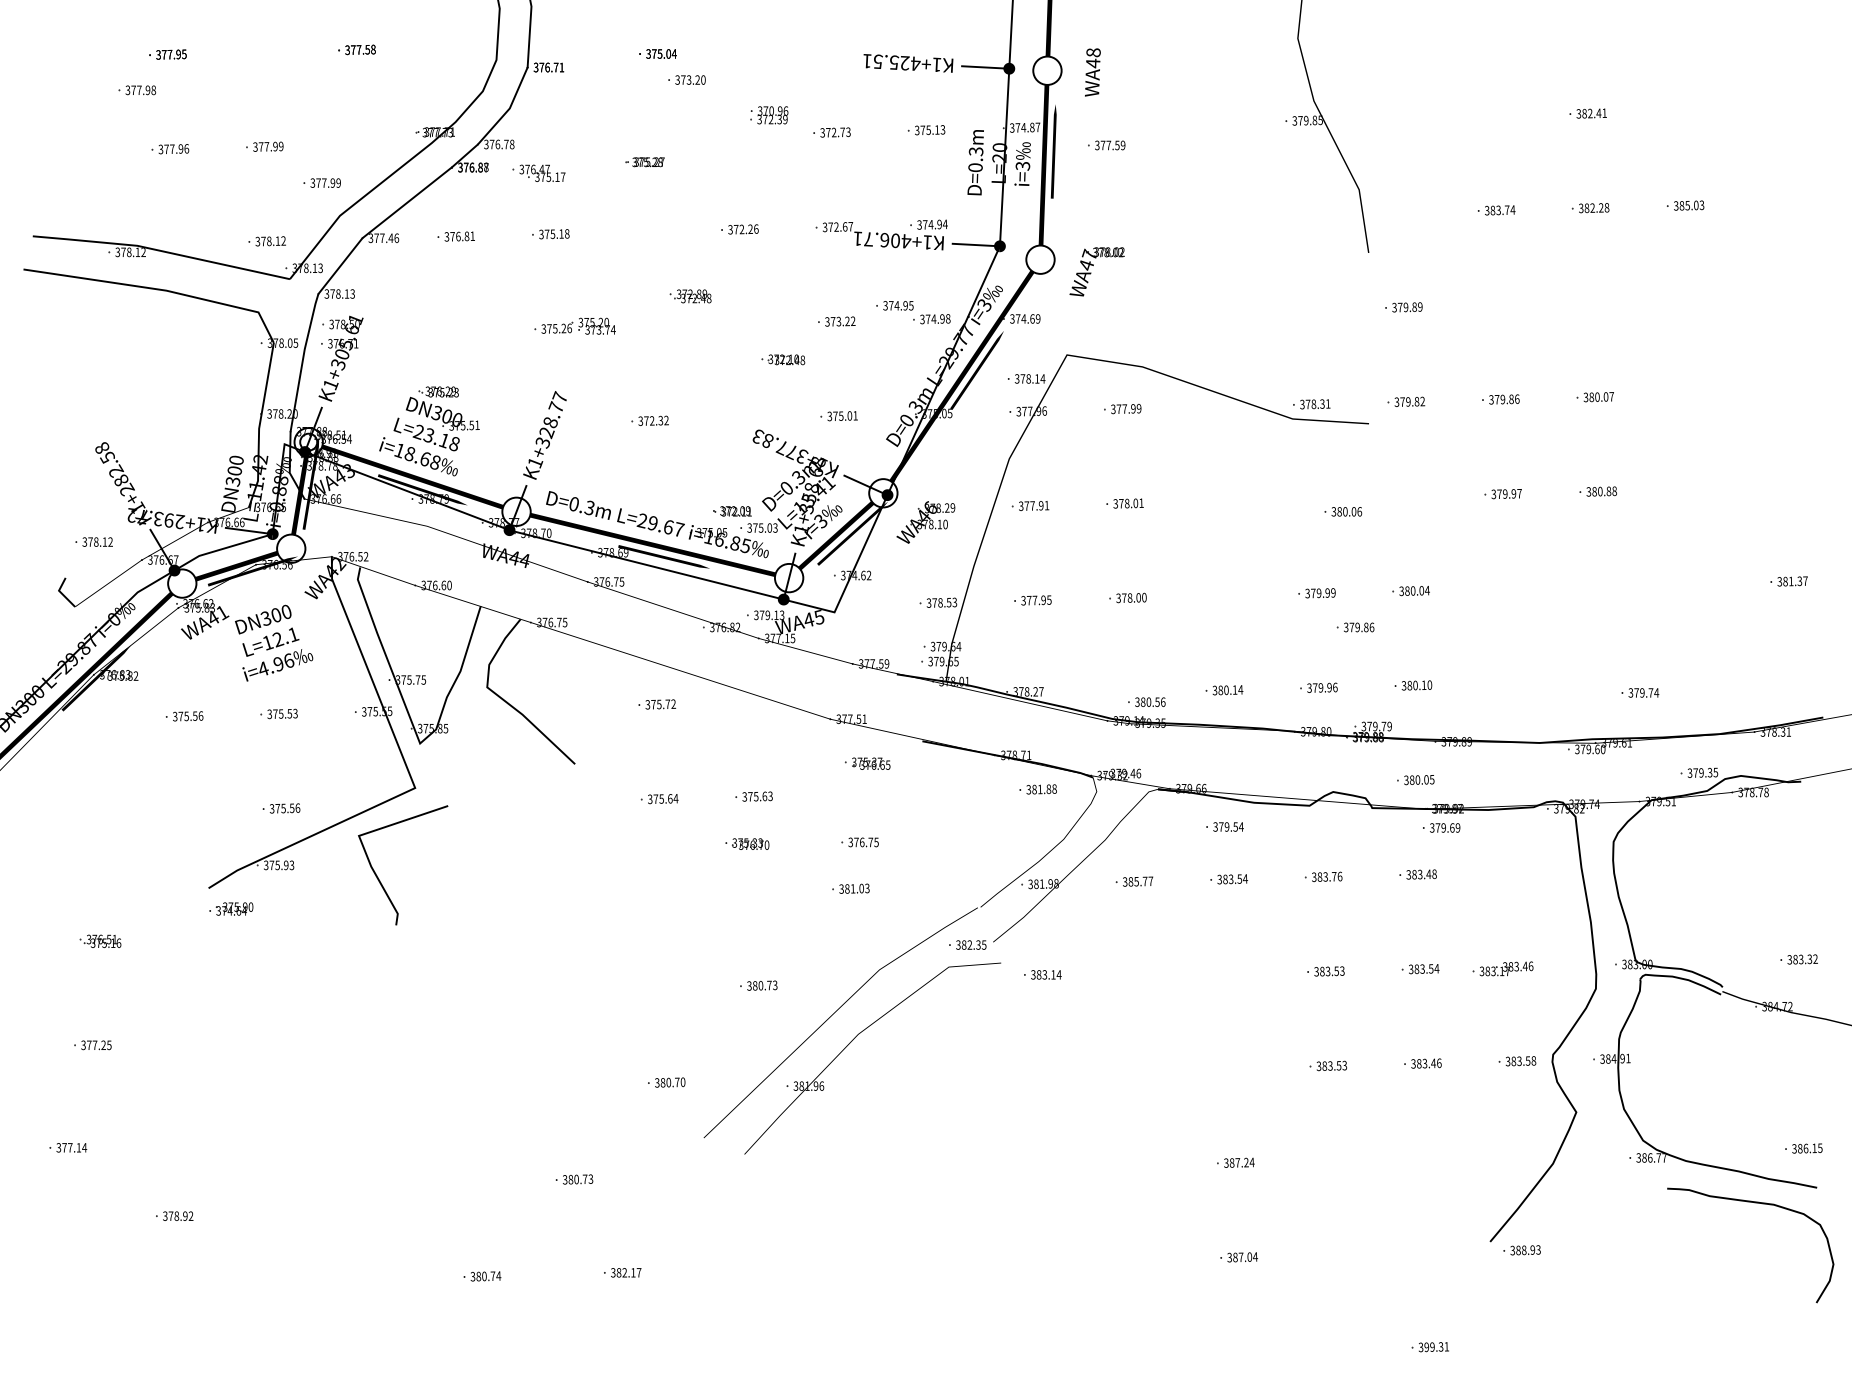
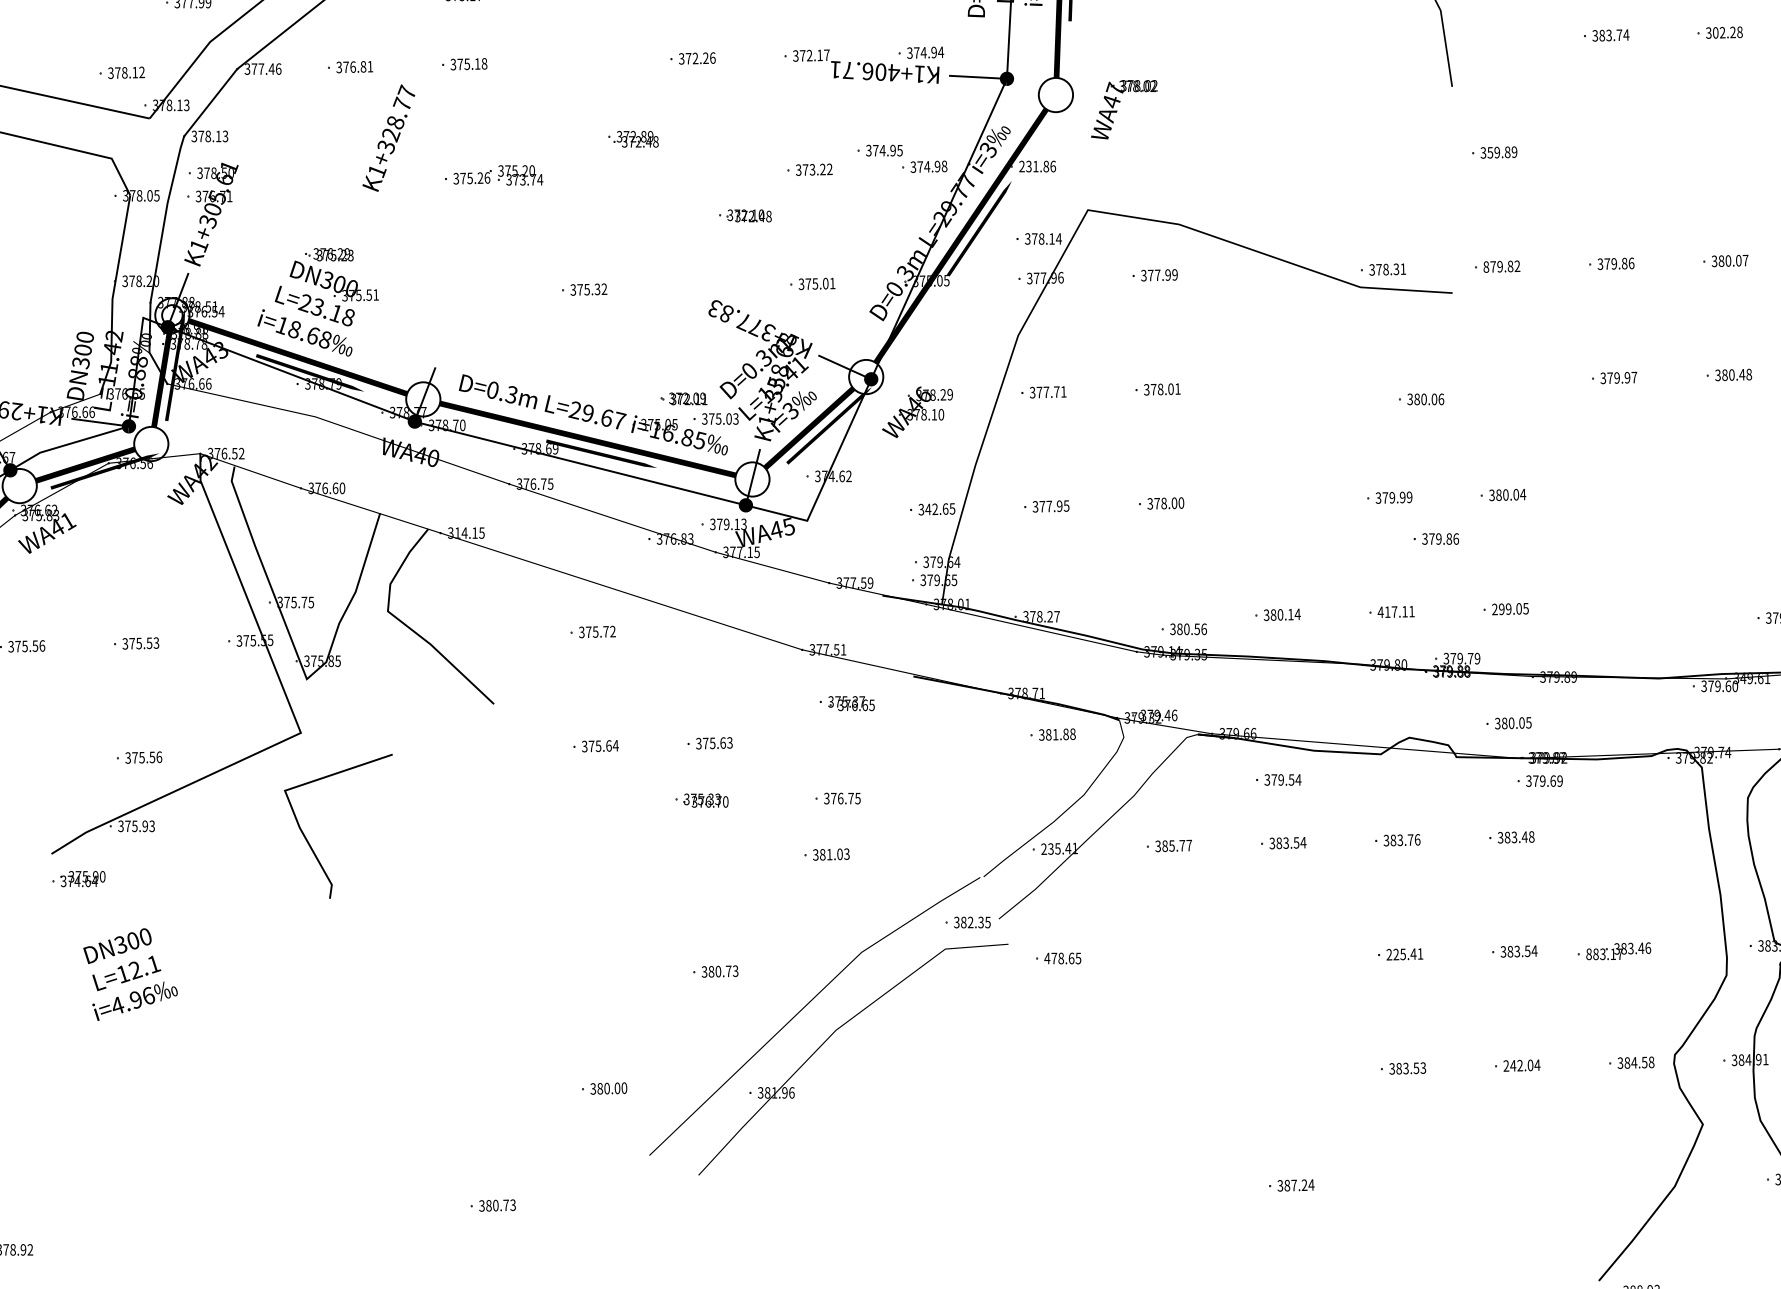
text: (1586, 208) -> (1715, 33), 382.28 -> 302.28
text: (844, 226) -> (819, 54), 372.67 -> 372.17
text: (1399, 307) -> (1489, 152), 379.89 -> 359.89
text: (1025, 318) -> (1037, 166), 374.69 -> 231.86
text: (1396, 401) -> (1485, 266), 379.82 -> 879.82
text: (652, 420) -> (587, 289), 372.32 -> 375.32
text: (544, 435) -> (388, 138), moved
text: (1608, 491) -> (1741, 374), 380.88 -> 380.48
text: (1040, 505) -> (1055, 391), 377.91 -> 377.71
text: (524, 560) -> (432, 458), WA44 -> WA40
text: (944, 602) -> (940, 508), 378.53 -> 342.65
text: (551, 622) -> (465, 533), 376.75 -> 314.15
text: (738, 628) -> (691, 540), 376.82 -> 376.83
text: (274, 642) -> (131, 973), moved
text: (1416, 685) -> (1509, 609), 380.10 -> 299.05
text: (1322, 687) -> (1396, 611), 379.96 -> 417.11
text: (1609, 743) -> (1742, 679), 379.61 -> 349.61
line: (380, 880) -> (310, 844), moved
text: (1043, 883) -> (1059, 848), 381.98 -> 235.41
text: (1481, 970) -> (1588, 953), 383.17 -> 883.17
text: (1329, 971) -> (1404, 954), 383.53 -> 225.41
text: (1045, 974) -> (1061, 958), 383.14 -> 478.65
text: (1519, 1061) -> (1634, 1063), 383.58 -> 384.58
text: (1426, 1063) -> (1521, 1065), 383.46 -> 242.04
text: (677, 1082) -> (617, 1088), 380.70 -> 380.00

